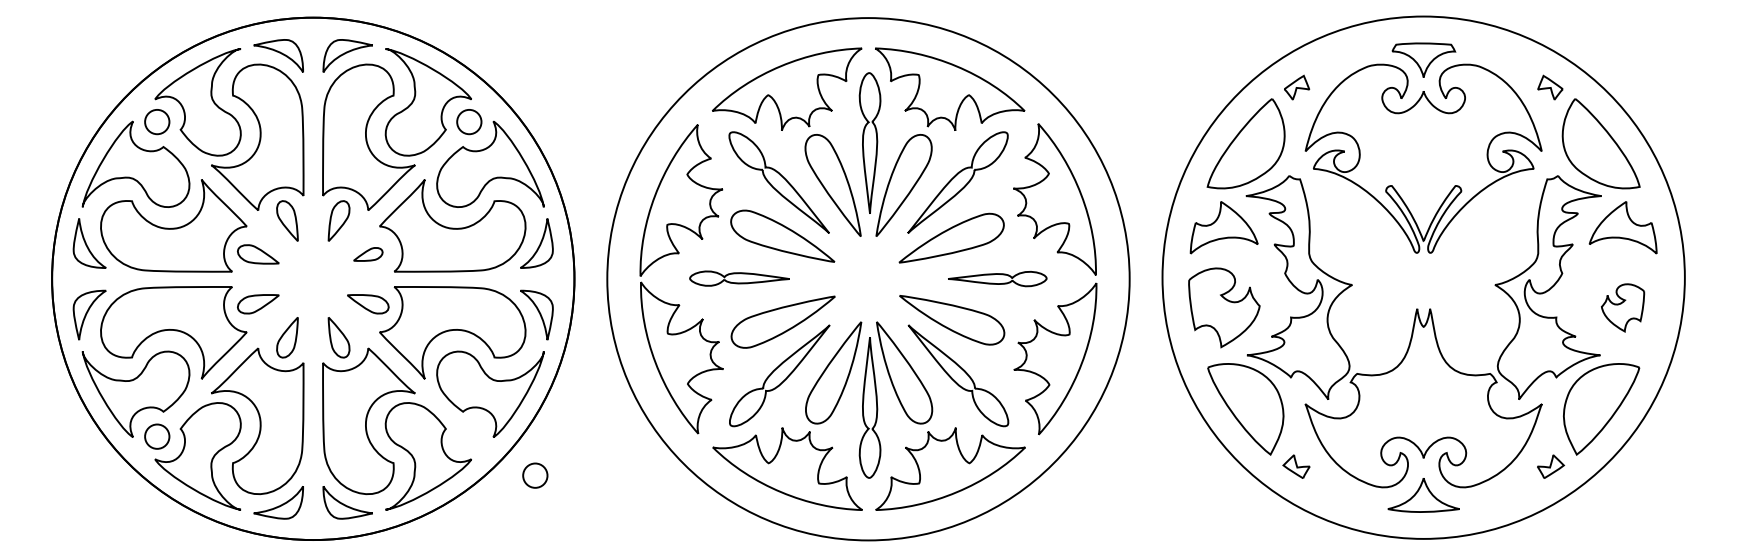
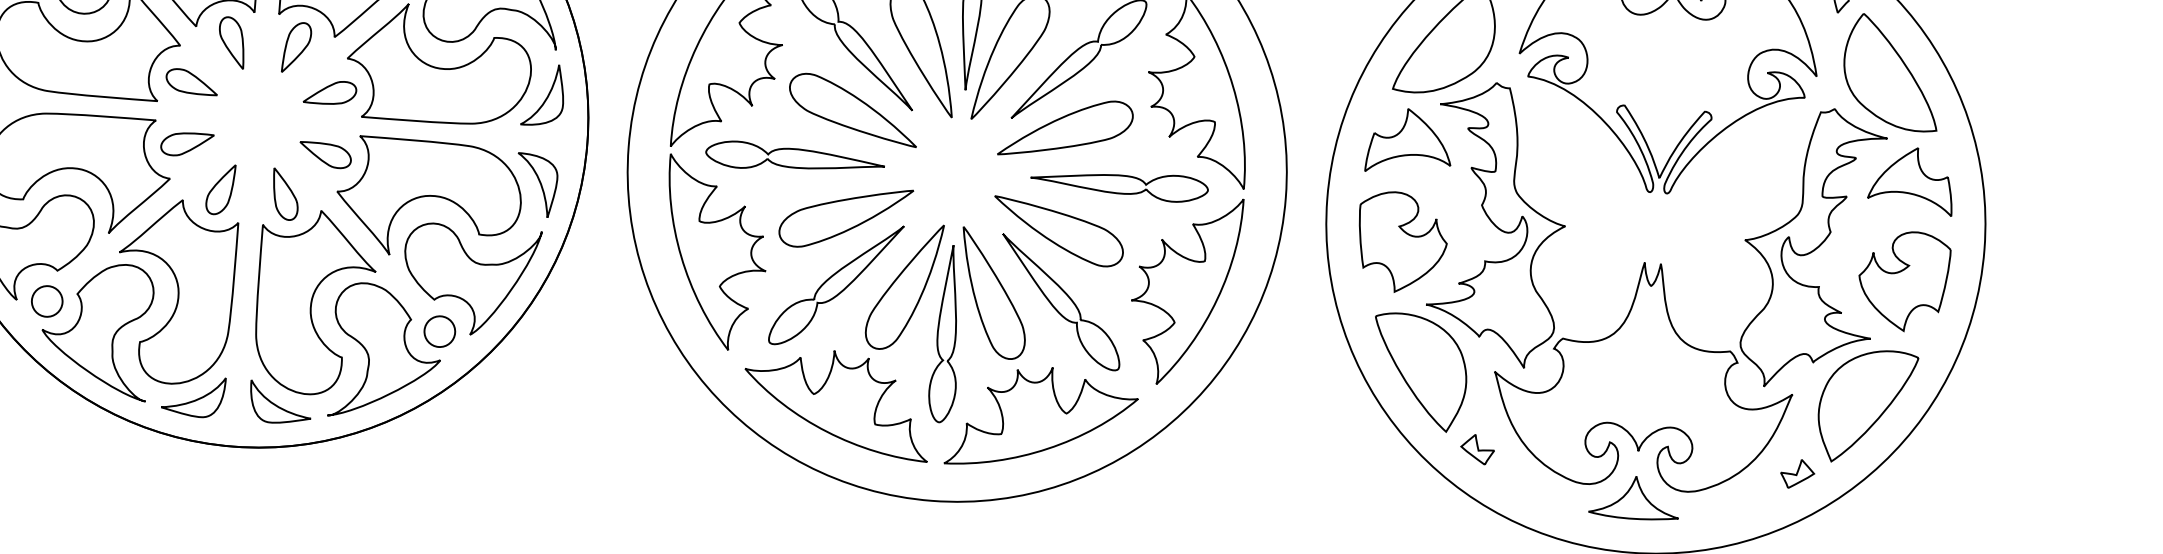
part: (368, 254) -> (330, 92), size x1.43
part: (739, 278) -> (795, 158), size x1.43
part: (997, 278) -> (1119, 183), size x1.43
part: (1622, 307) -> (1903, 280), size x1.67
part: (535, 475) -> (440, 331), moved

